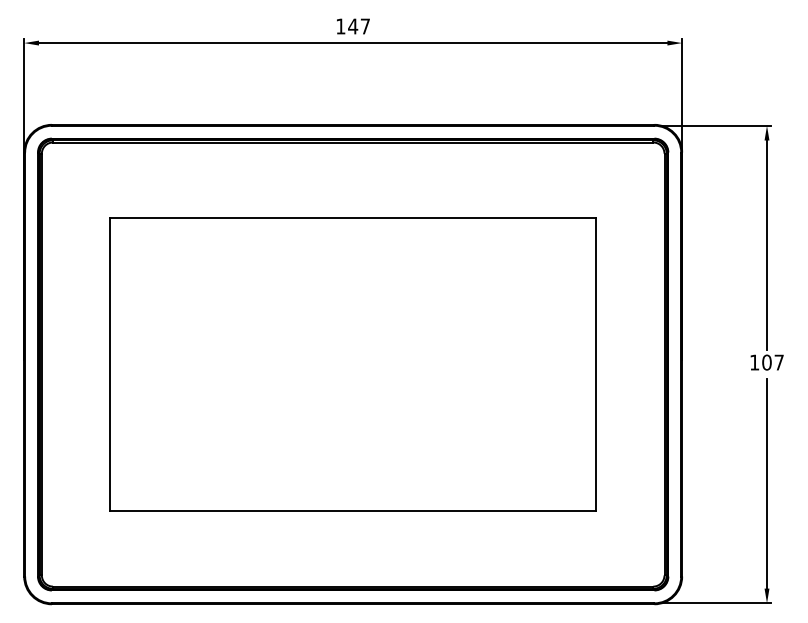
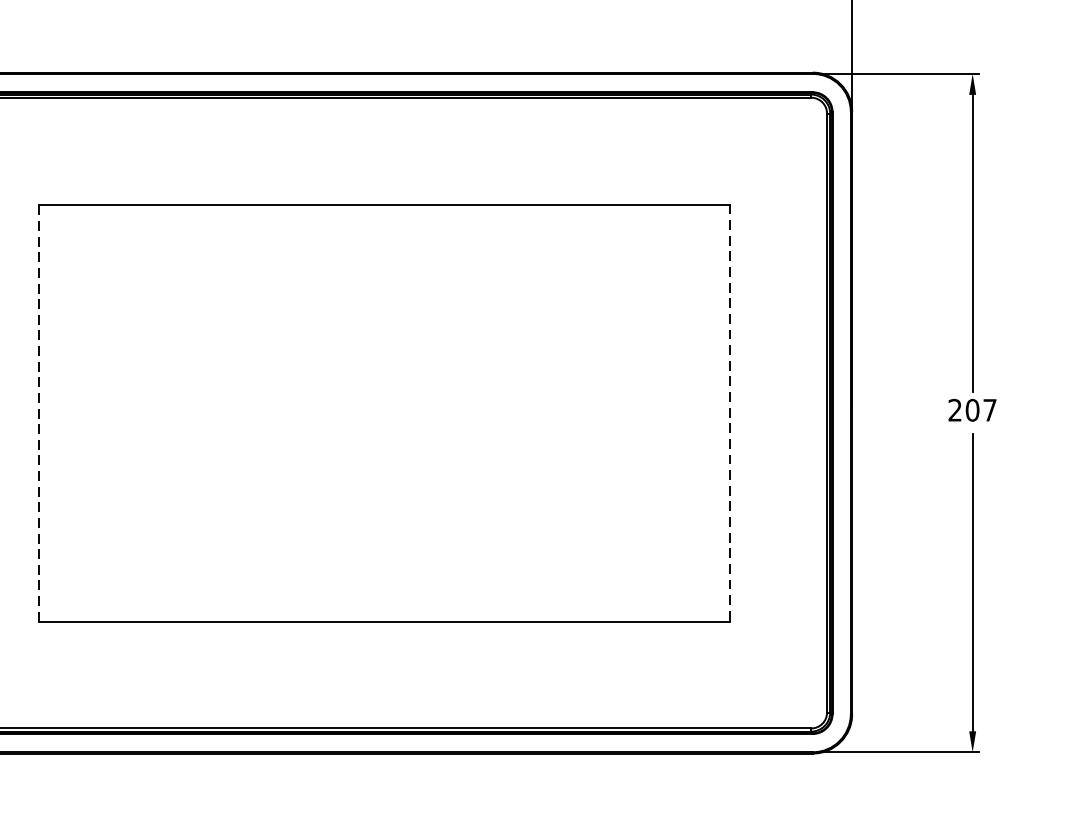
text: (754, 362) -> (954, 410), 107 -> 207
line: (109, 364) -> (38, 413), solid -> dashed
line: (596, 364) -> (730, 413), solid -> dashed

